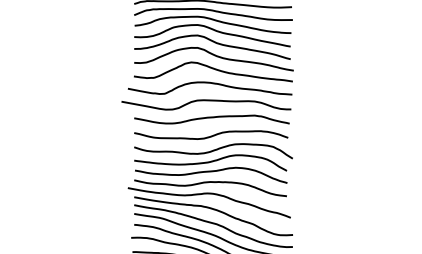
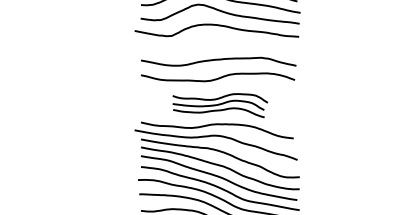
curve: (206, 101) -> (213, 43), removed
part: (213, 163) -> (220, 105), size x0.6

